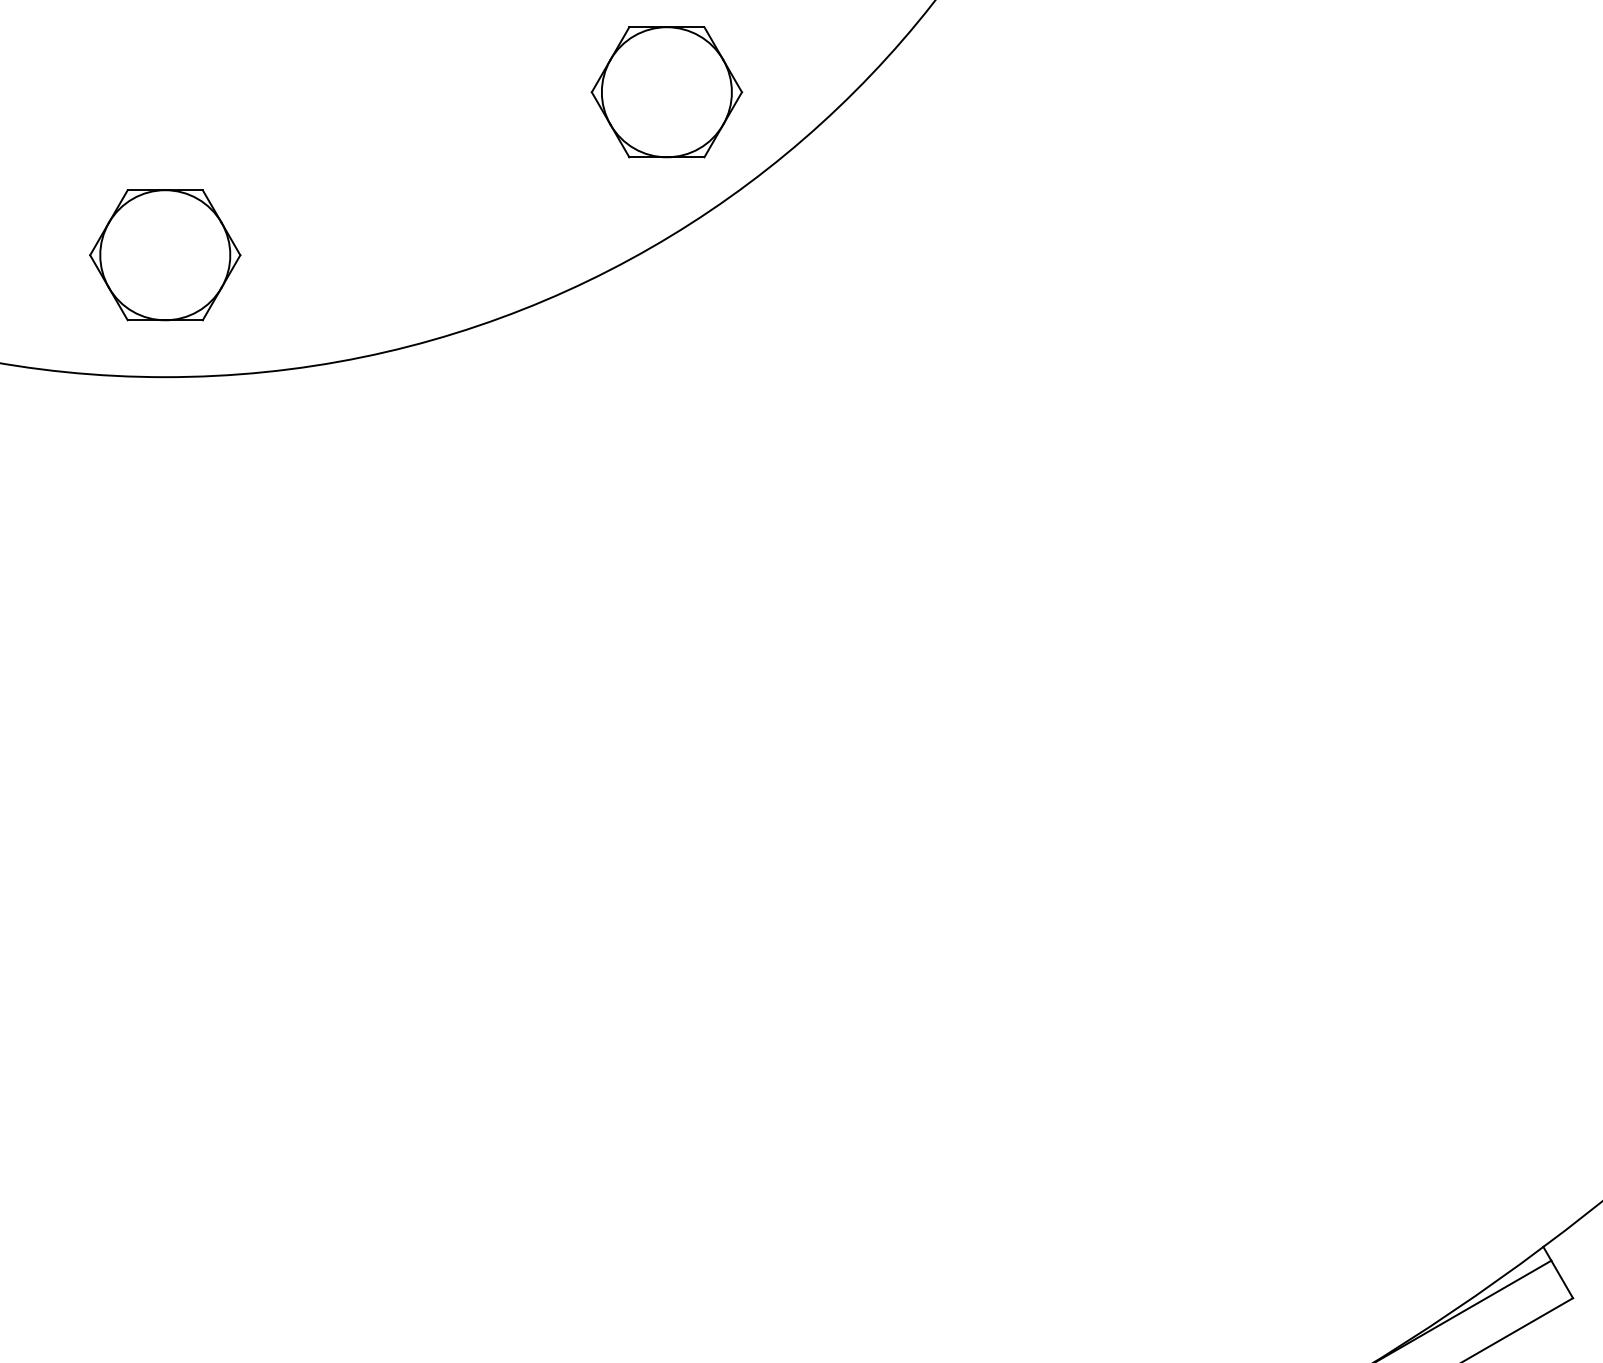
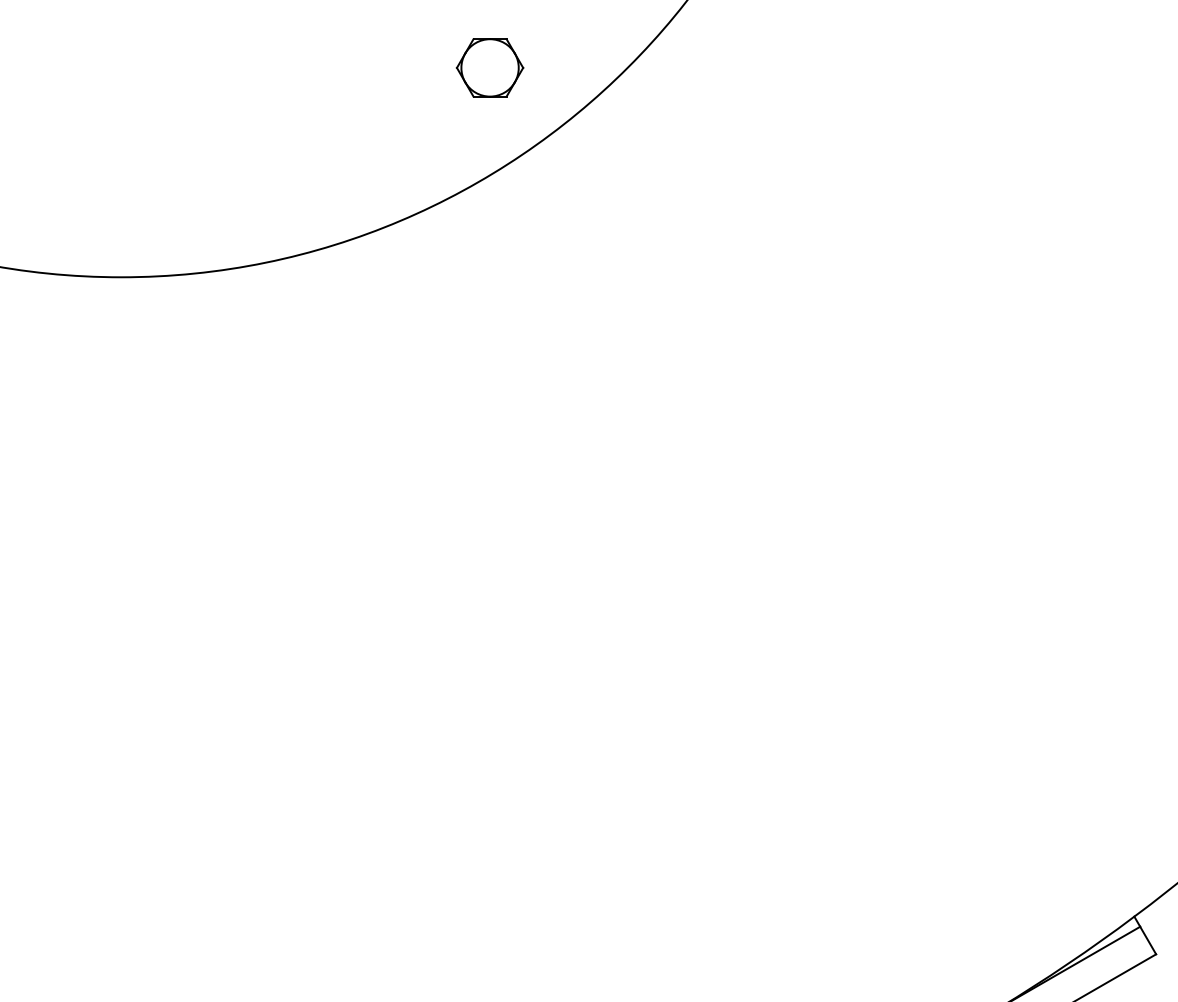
part: (666, 92) -> (489, 68), size x0.6
part: (165, 255) -> (121, 187), removed

